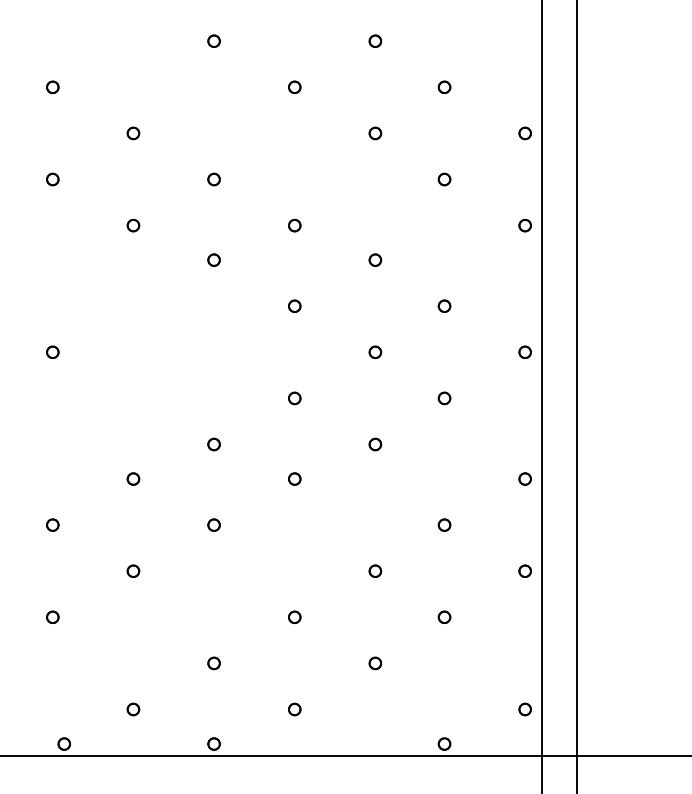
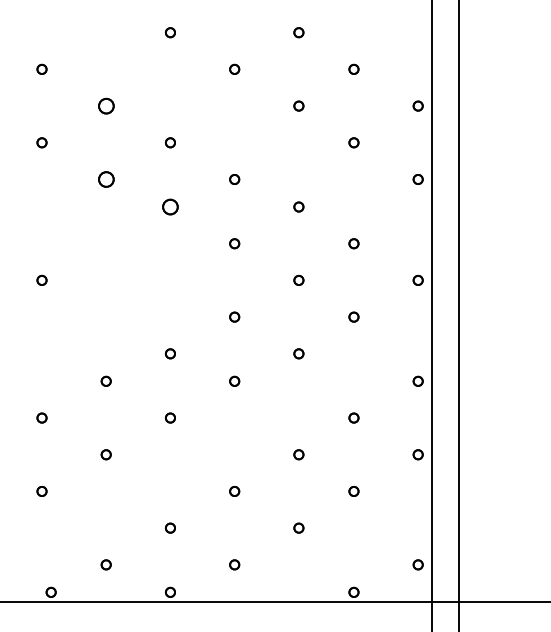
part: (132, 132) -> (105, 105), size x1.6
part: (132, 225) -> (105, 179), size x1.6
part: (214, 259) -> (170, 206), size x1.6

